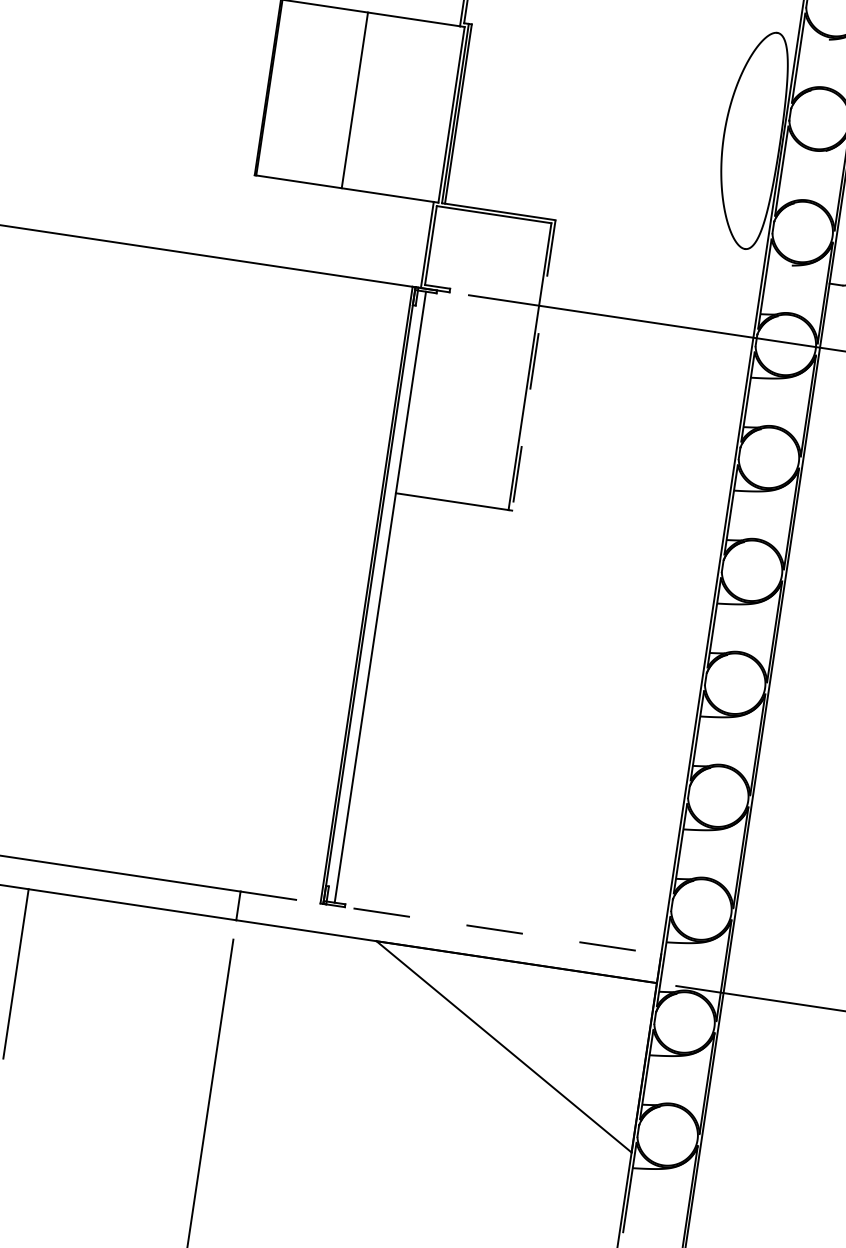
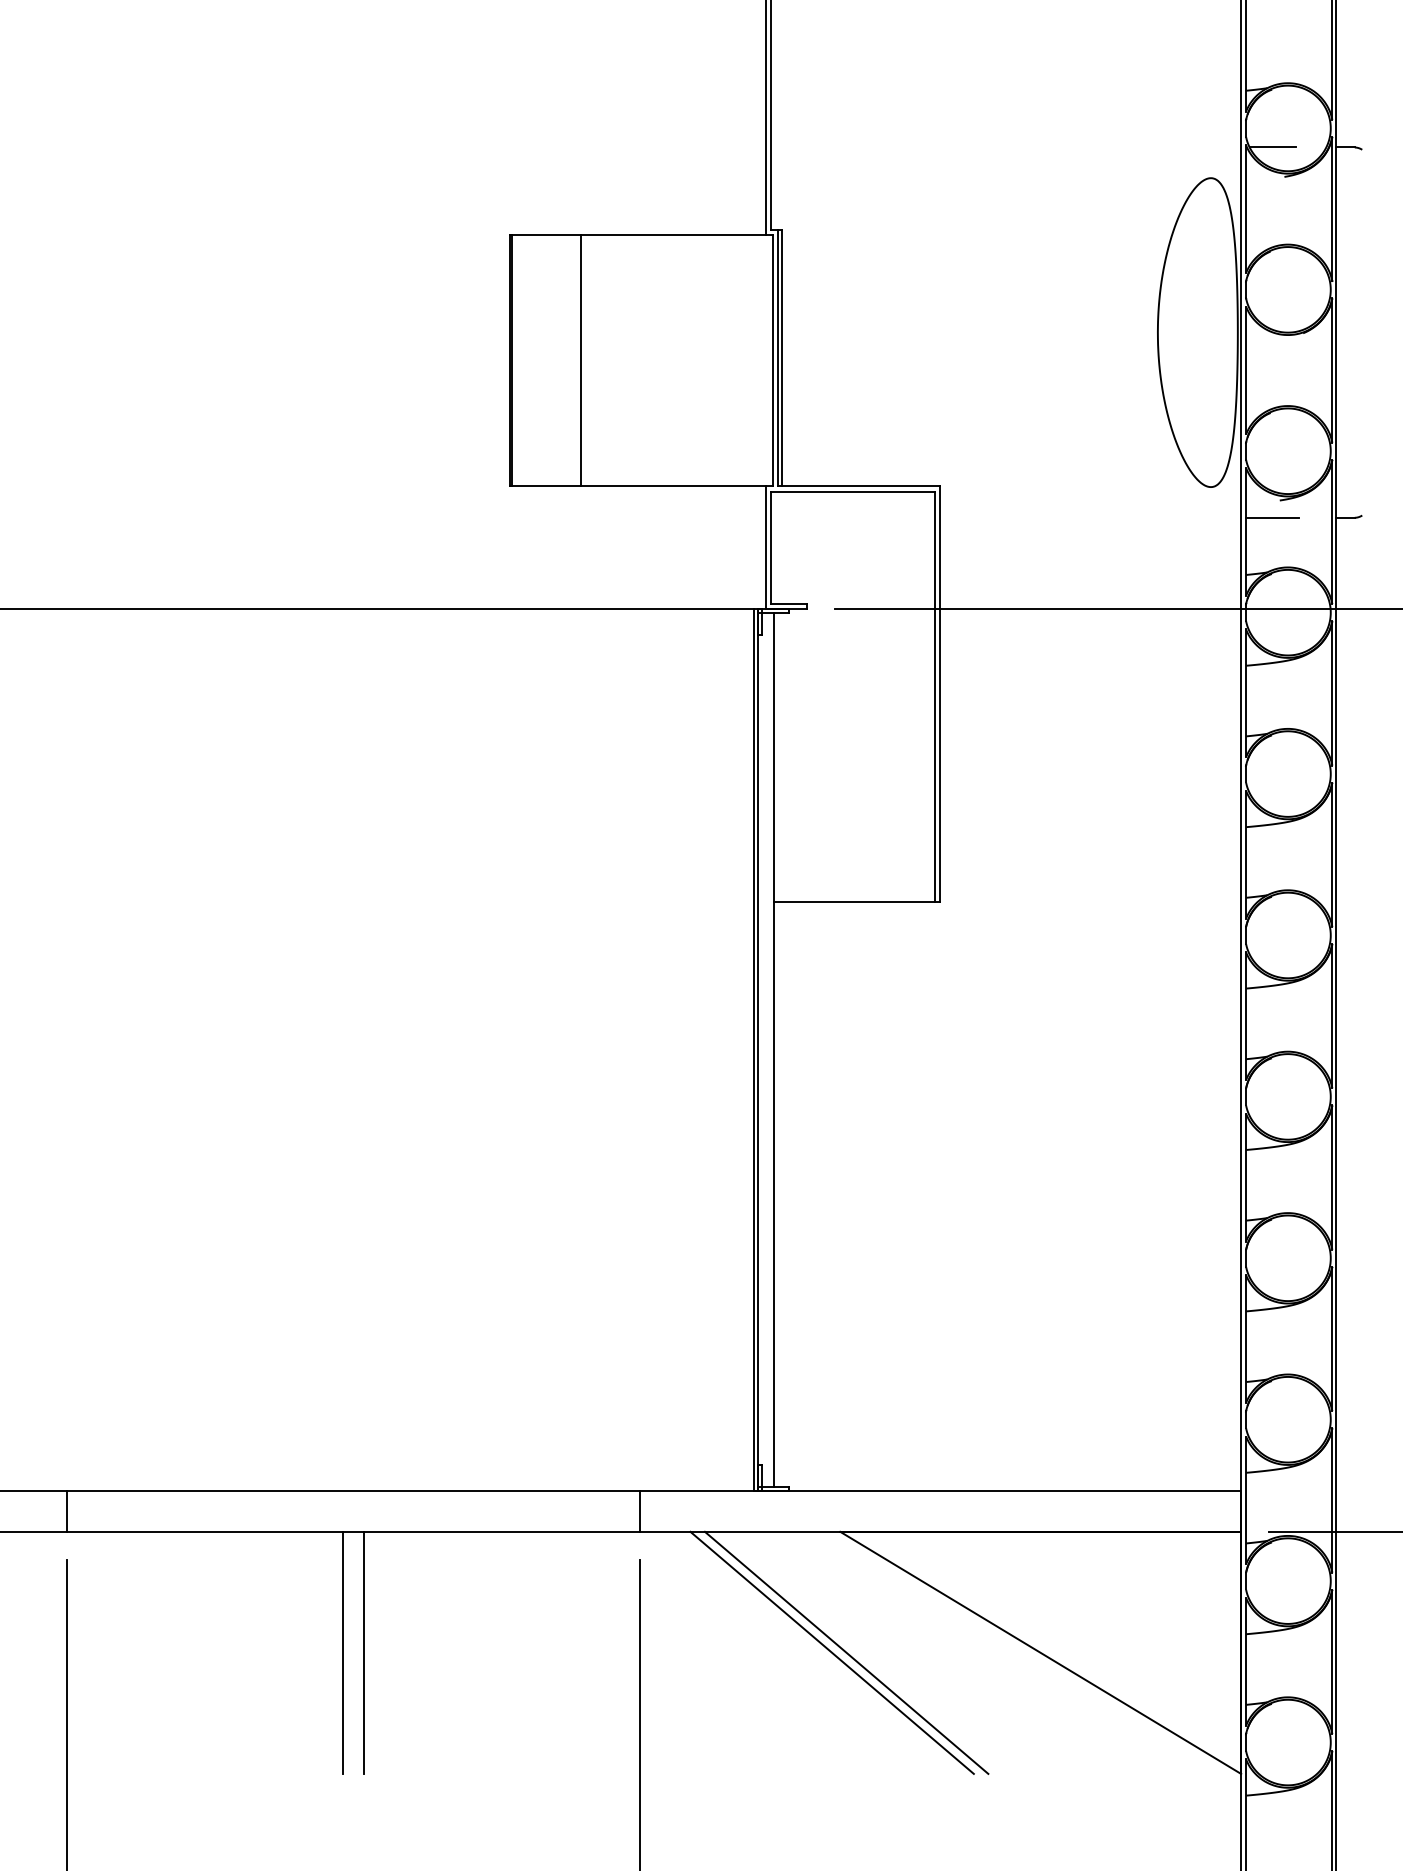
line: (823, 17) -> (1272, 147), added
line: (354, 100) -> (581, 360), moved
line: (784, 276) -> (1272, 517), added
line: (534, 365) -> (940, 693), dashed -> solid
line: (450, 922) -> (940, 1490), dashed -> solid
line: (30, 975) -> (363, 1652), added
line: (357, 1024) -> (831, 1652), added
line: (368, 1026) -> (846, 1652), added

